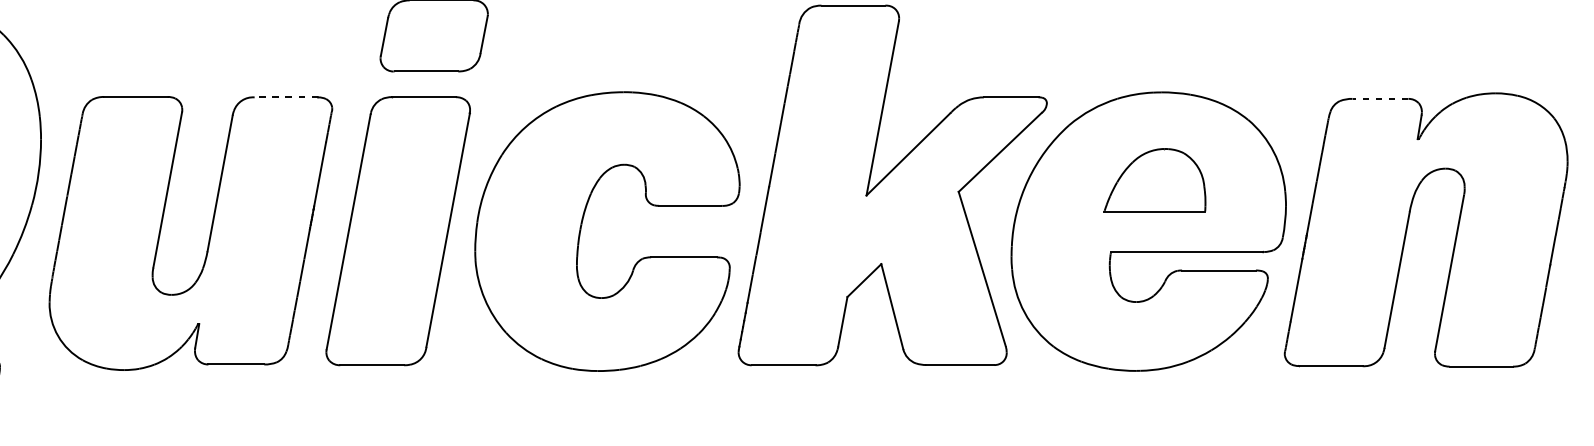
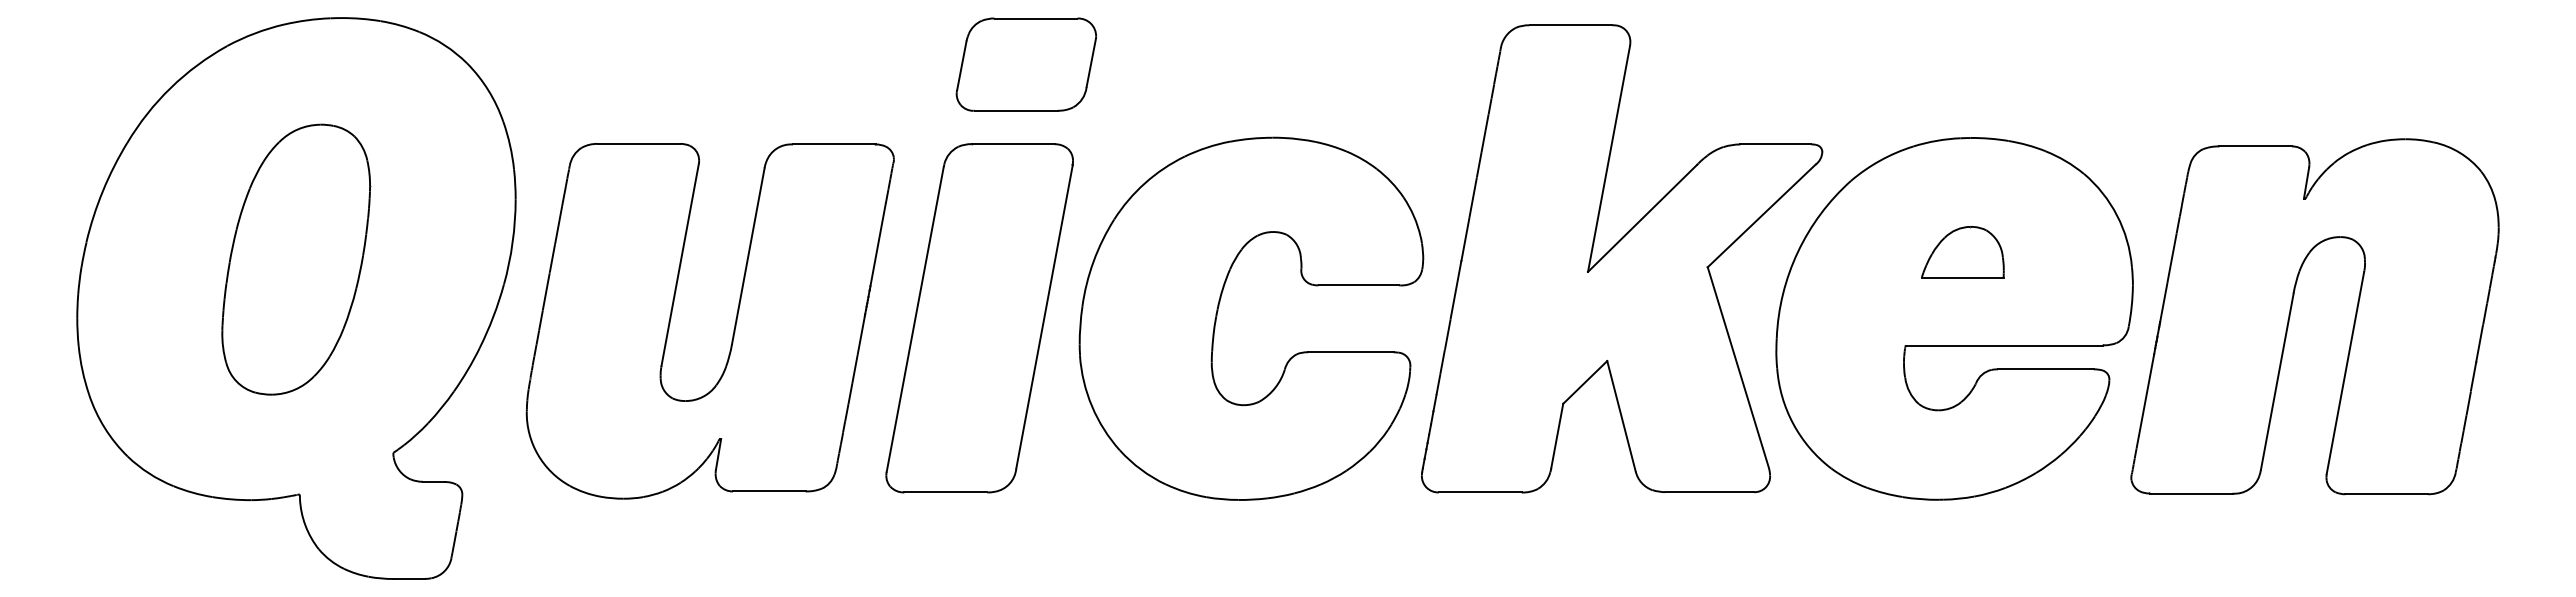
line: (285, 97) -> (833, 144), dashed -> solid
line: (1380, 98) -> (2255, 146), dashed -> solid
part: (1154, 180) -> (1962, 252), size x0.62

